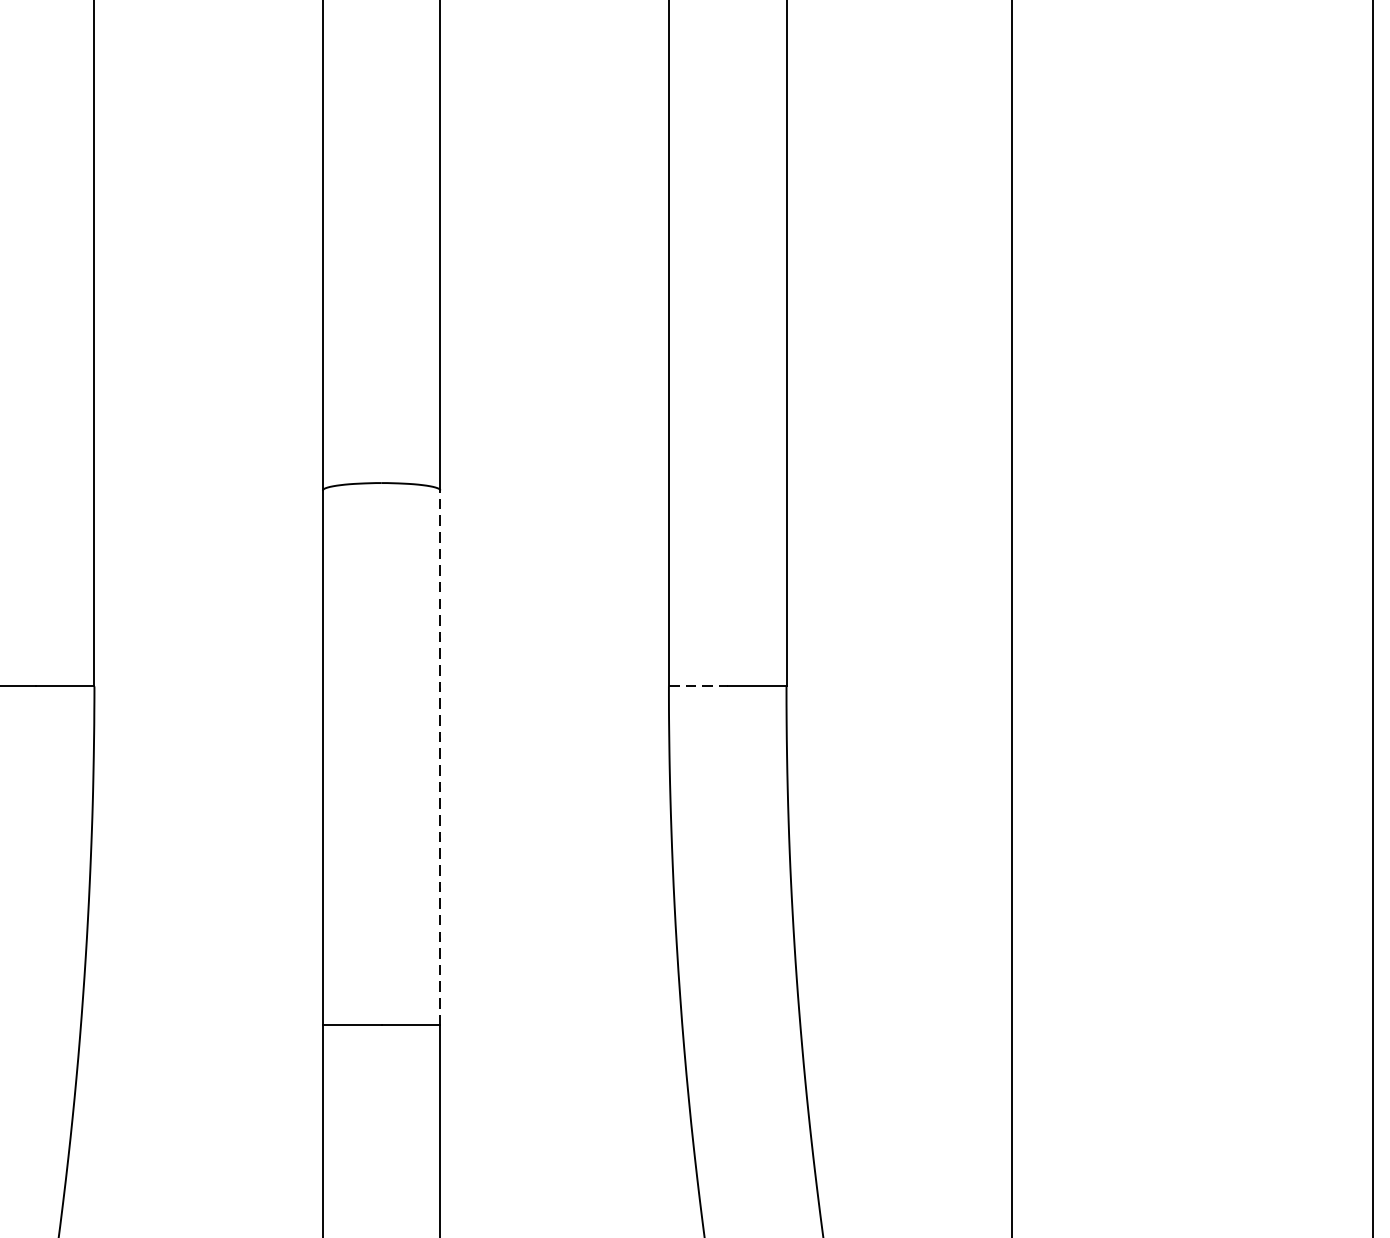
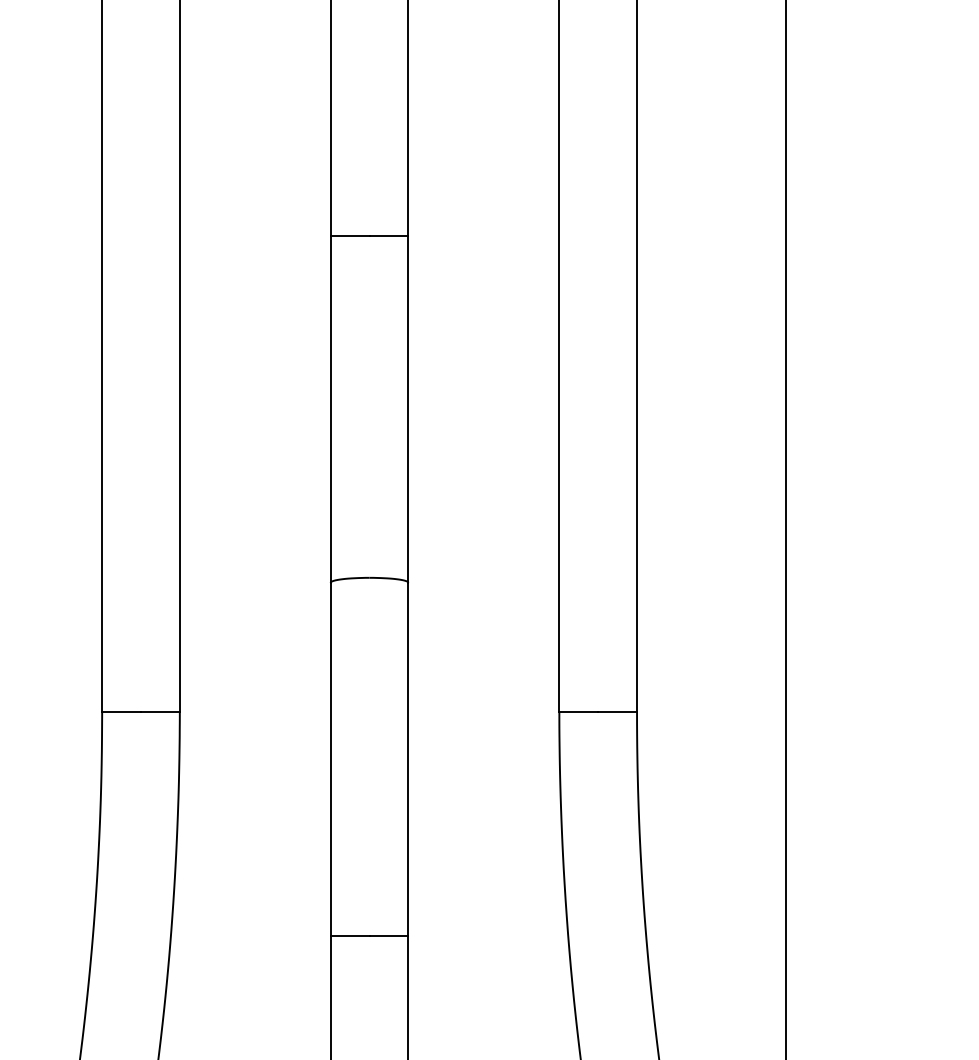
line: (699, 686) -> (579, 712), dashed -> solid
line: (440, 758) -> (408, 759), dashed -> solid

